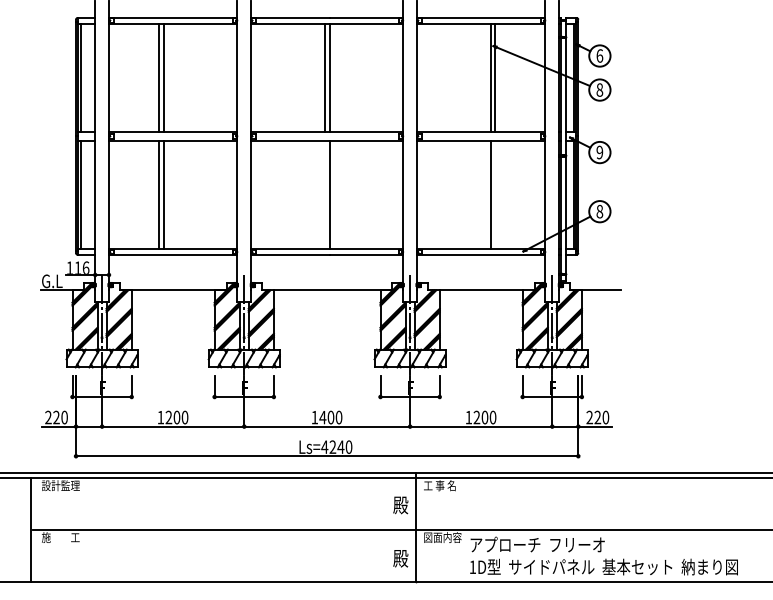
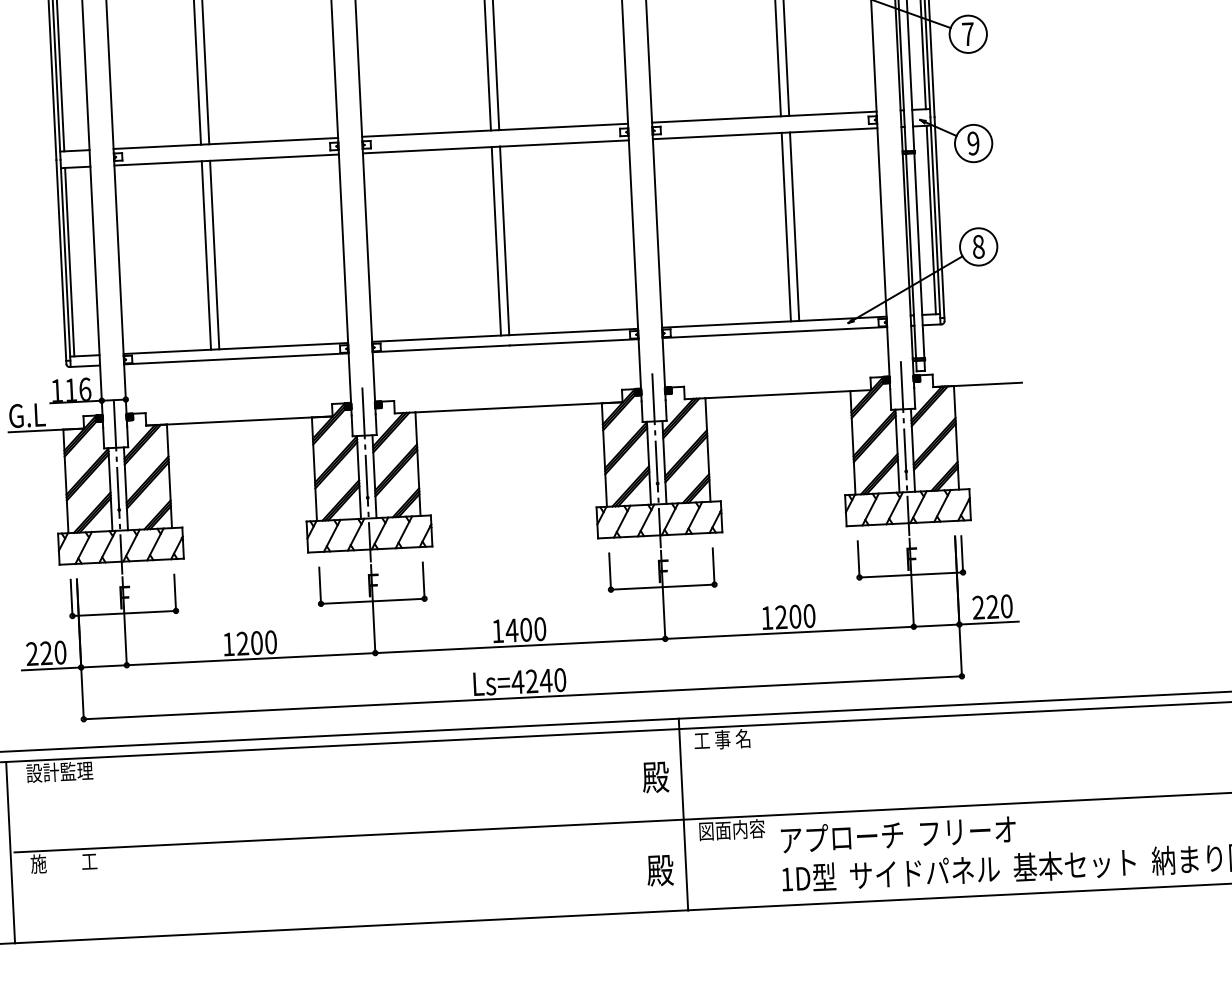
text: (599, 89) -> (967, 33), 8 -> 7
line: (324, 194) -> (495, 240), added
line: (495, 194) -> (794, 225), added

